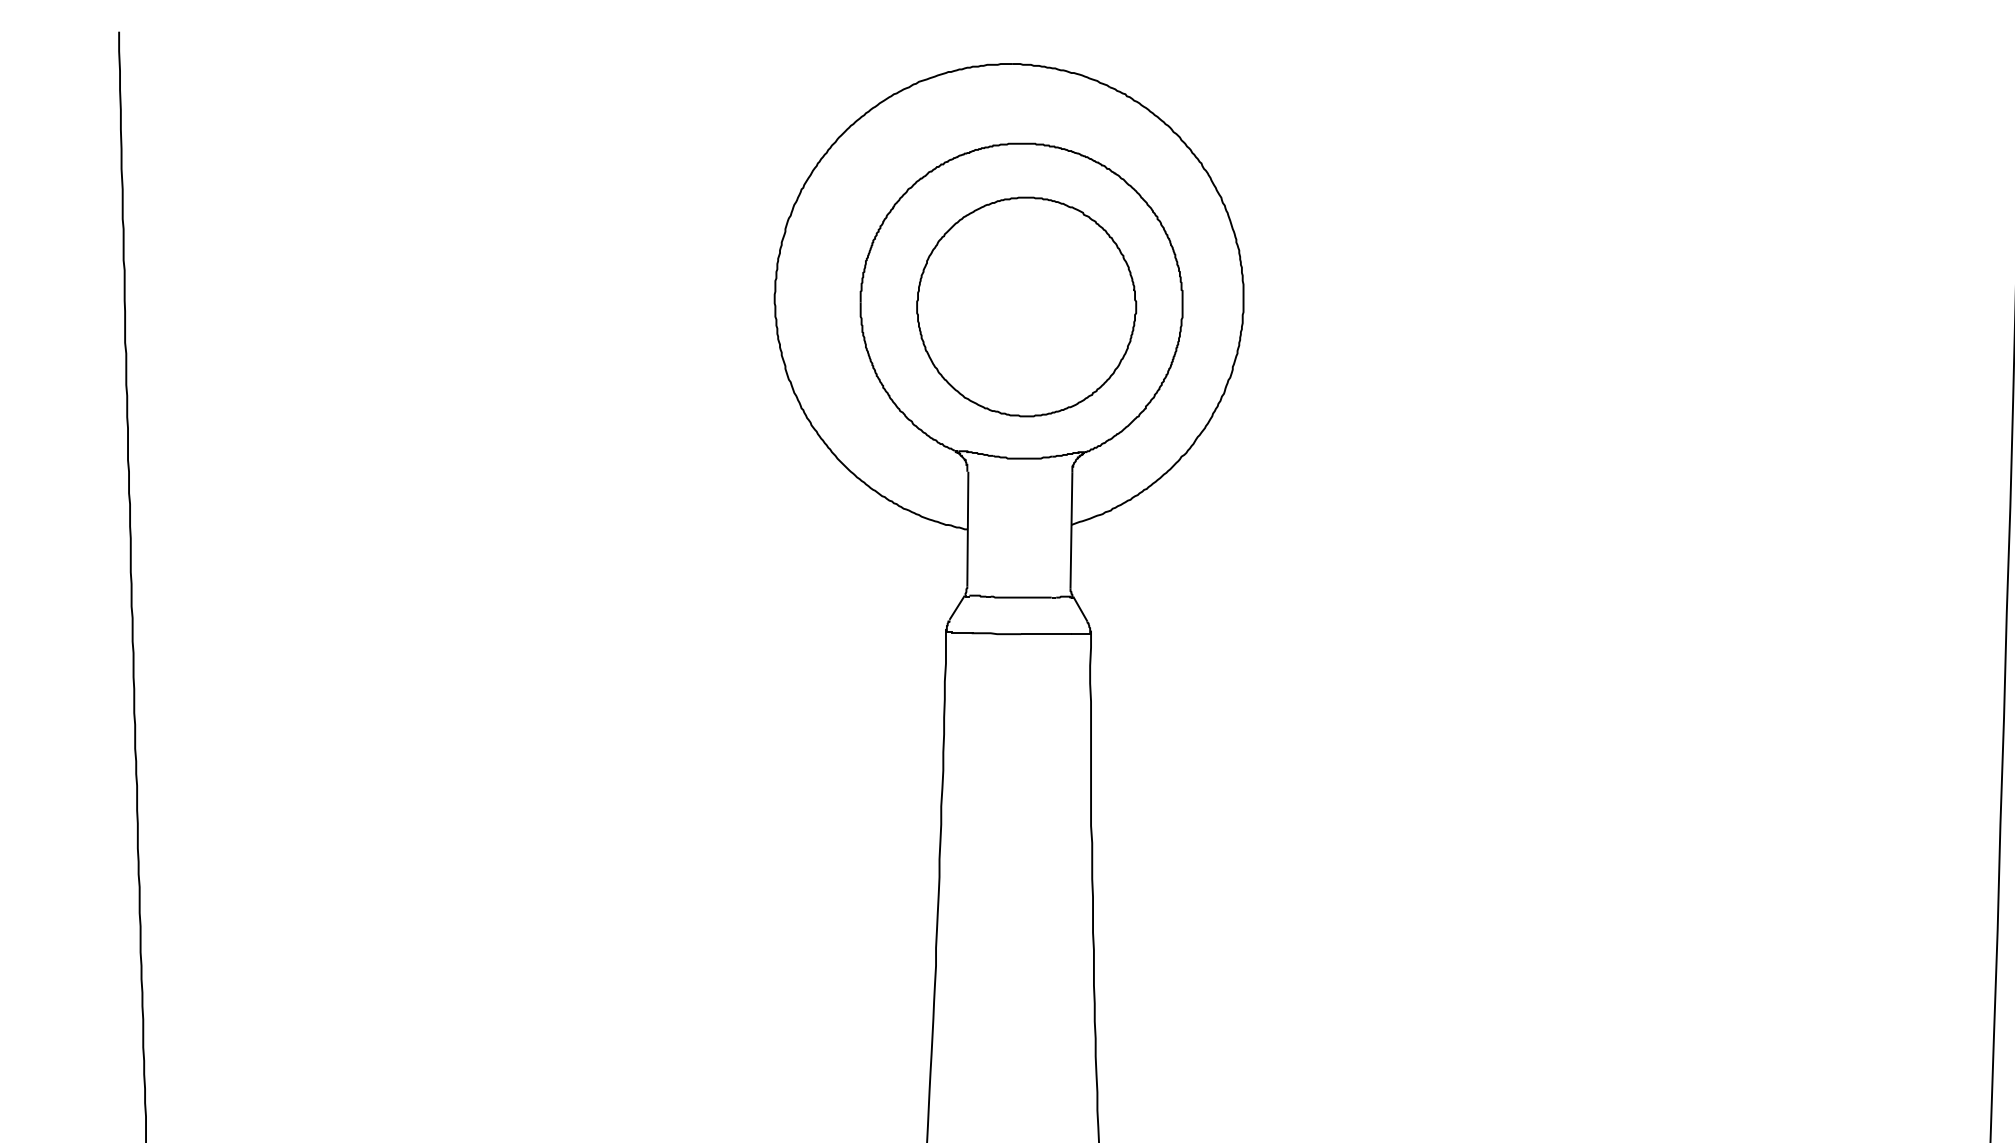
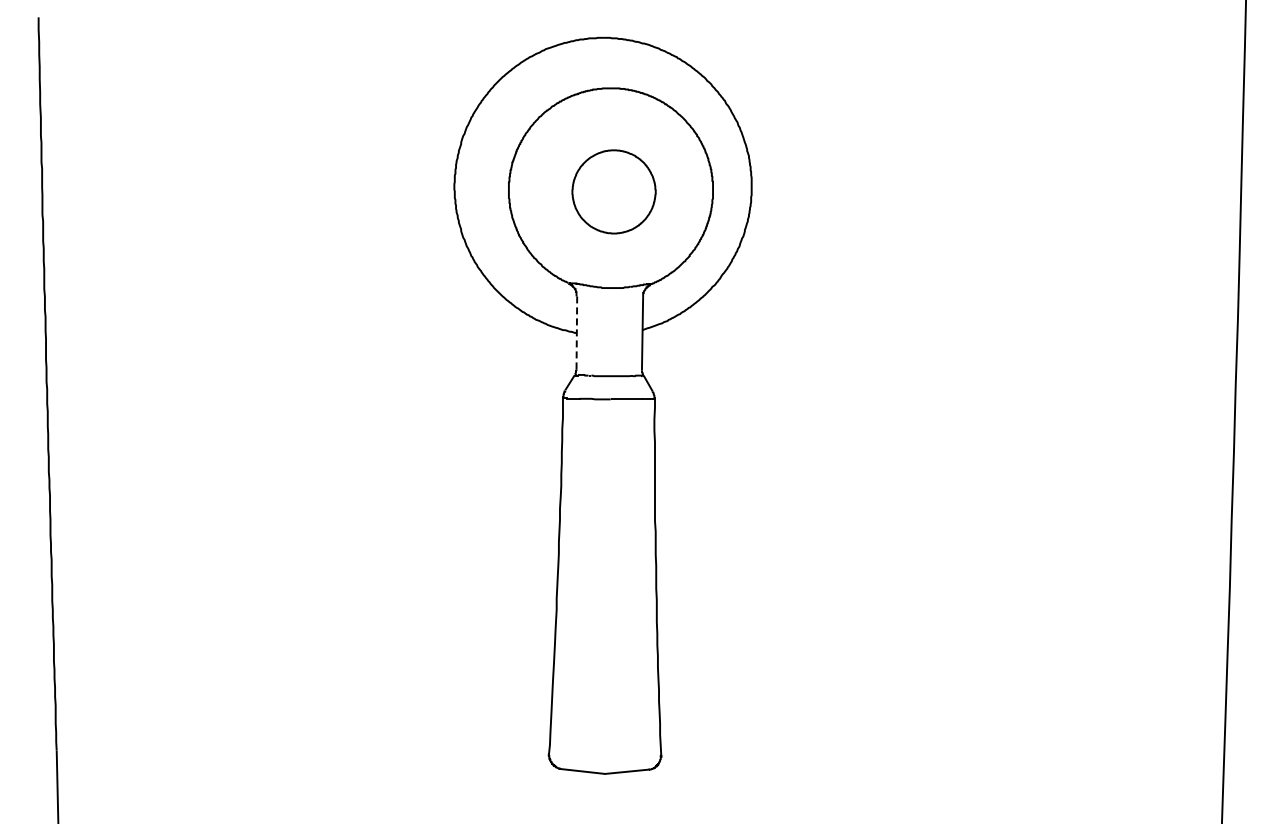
part: (1025, 306) -> (613, 191), size x0.6
line: (967, 530) -> (576, 333), solid -> dashed

